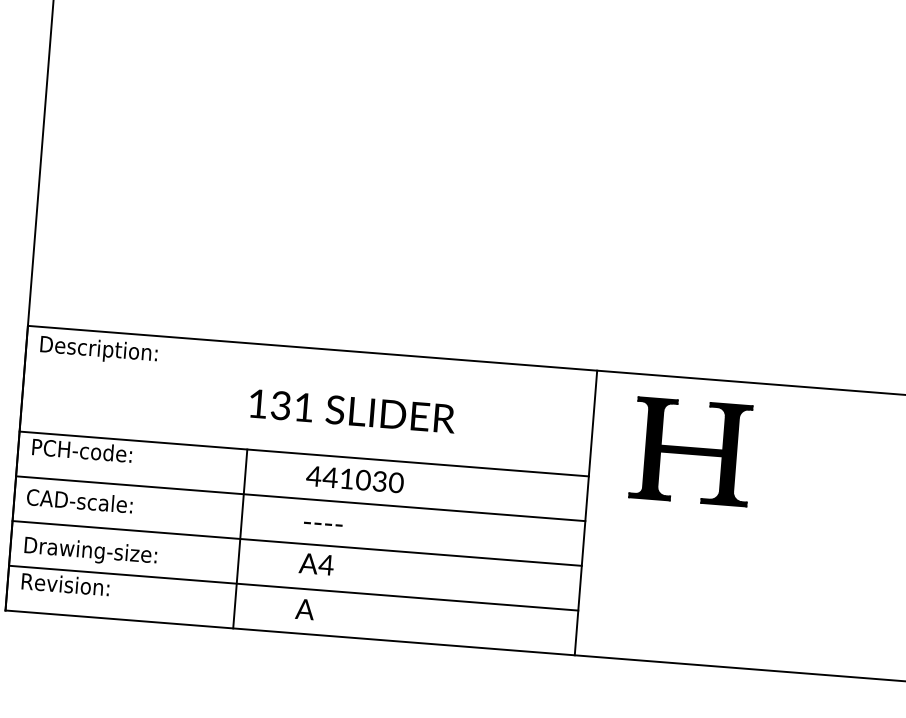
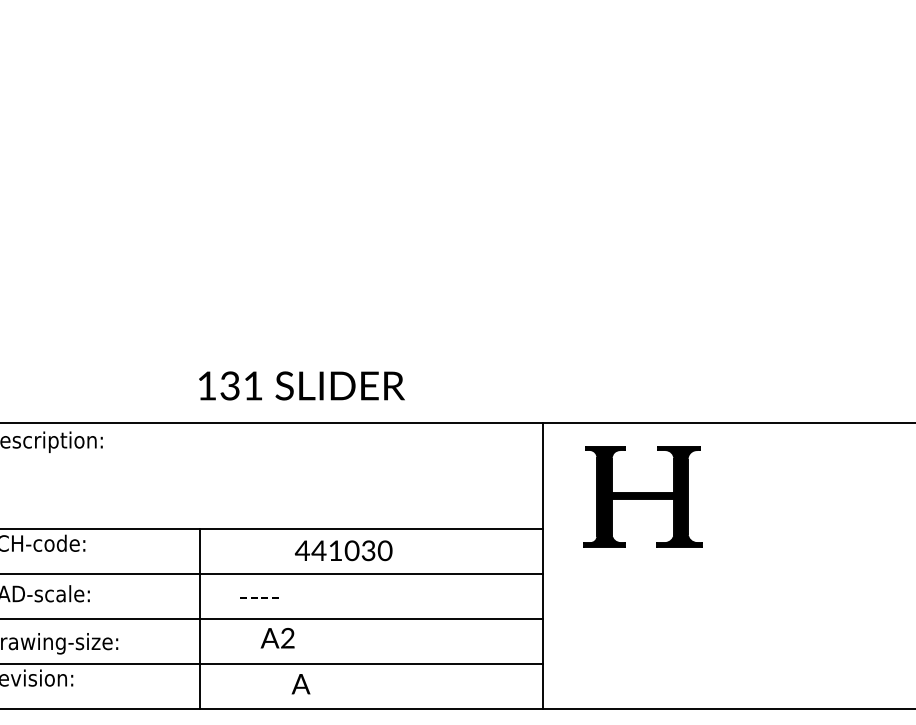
text: (352, 410) -> (301, 385), moved
text: (354, 479) -> (343, 550), moved
text: (323, 523) -> (259, 597), moved
text: (326, 564) -> (287, 637), A4 -> A2
text: (304, 609) -> (300, 684), moved

